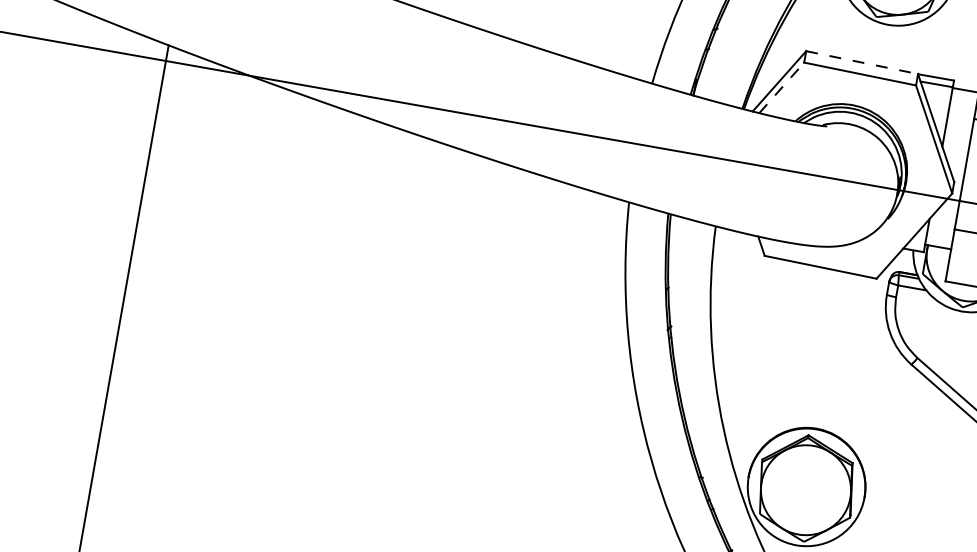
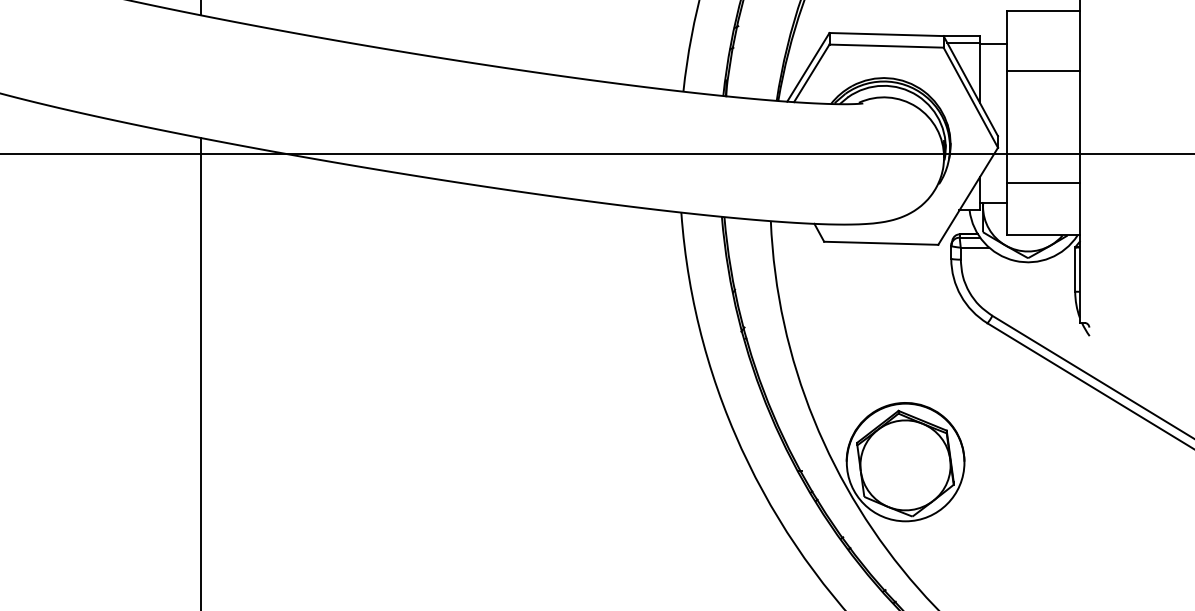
line: (863, 62) -> (887, 34), dashed -> solid
line: (781, 87) -> (811, 73), dashed -> solid

